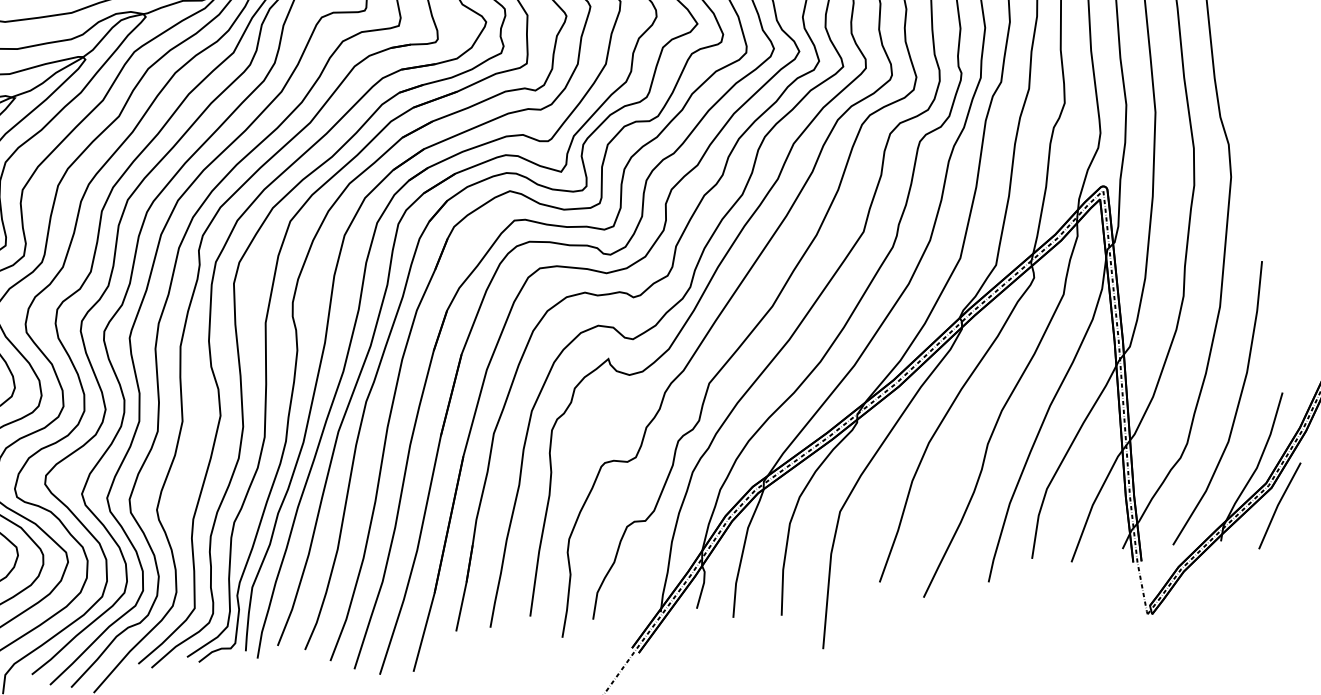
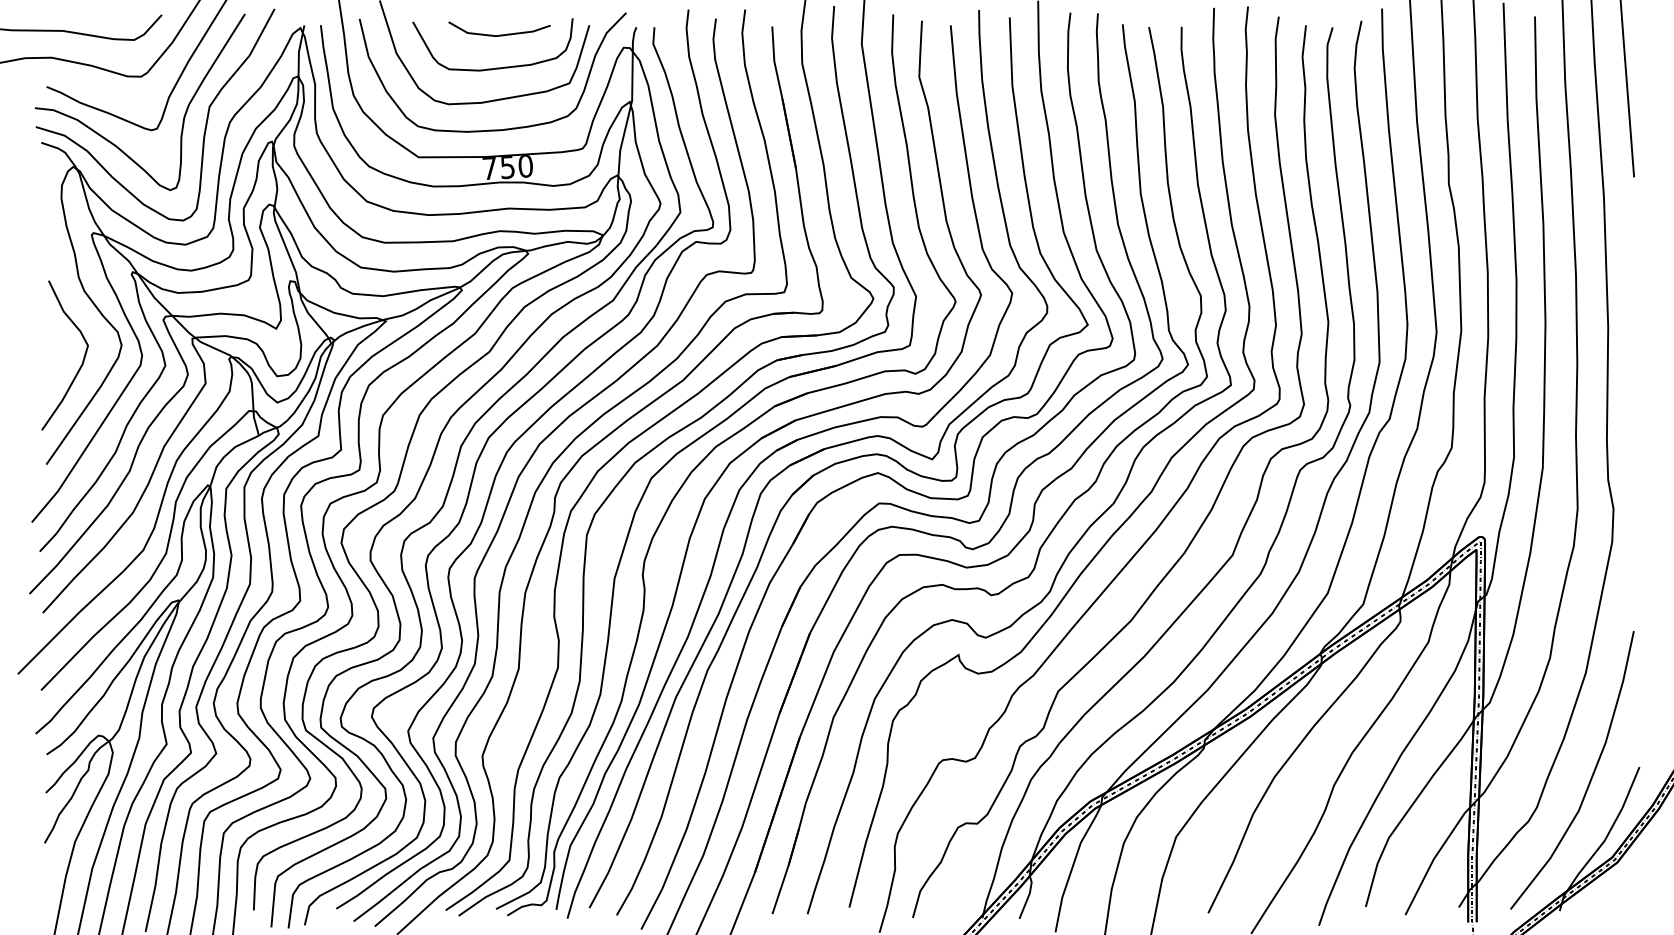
line: (1279, 504) -> (1623, 880), removed

